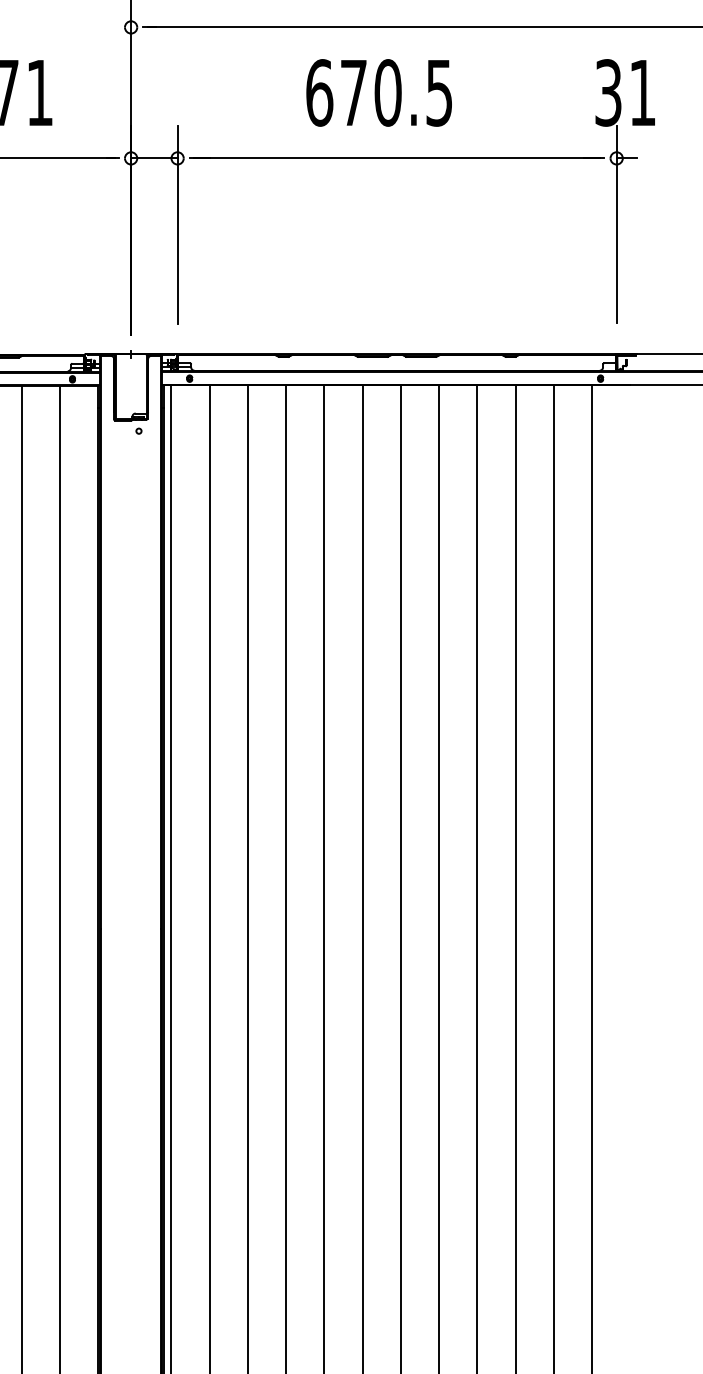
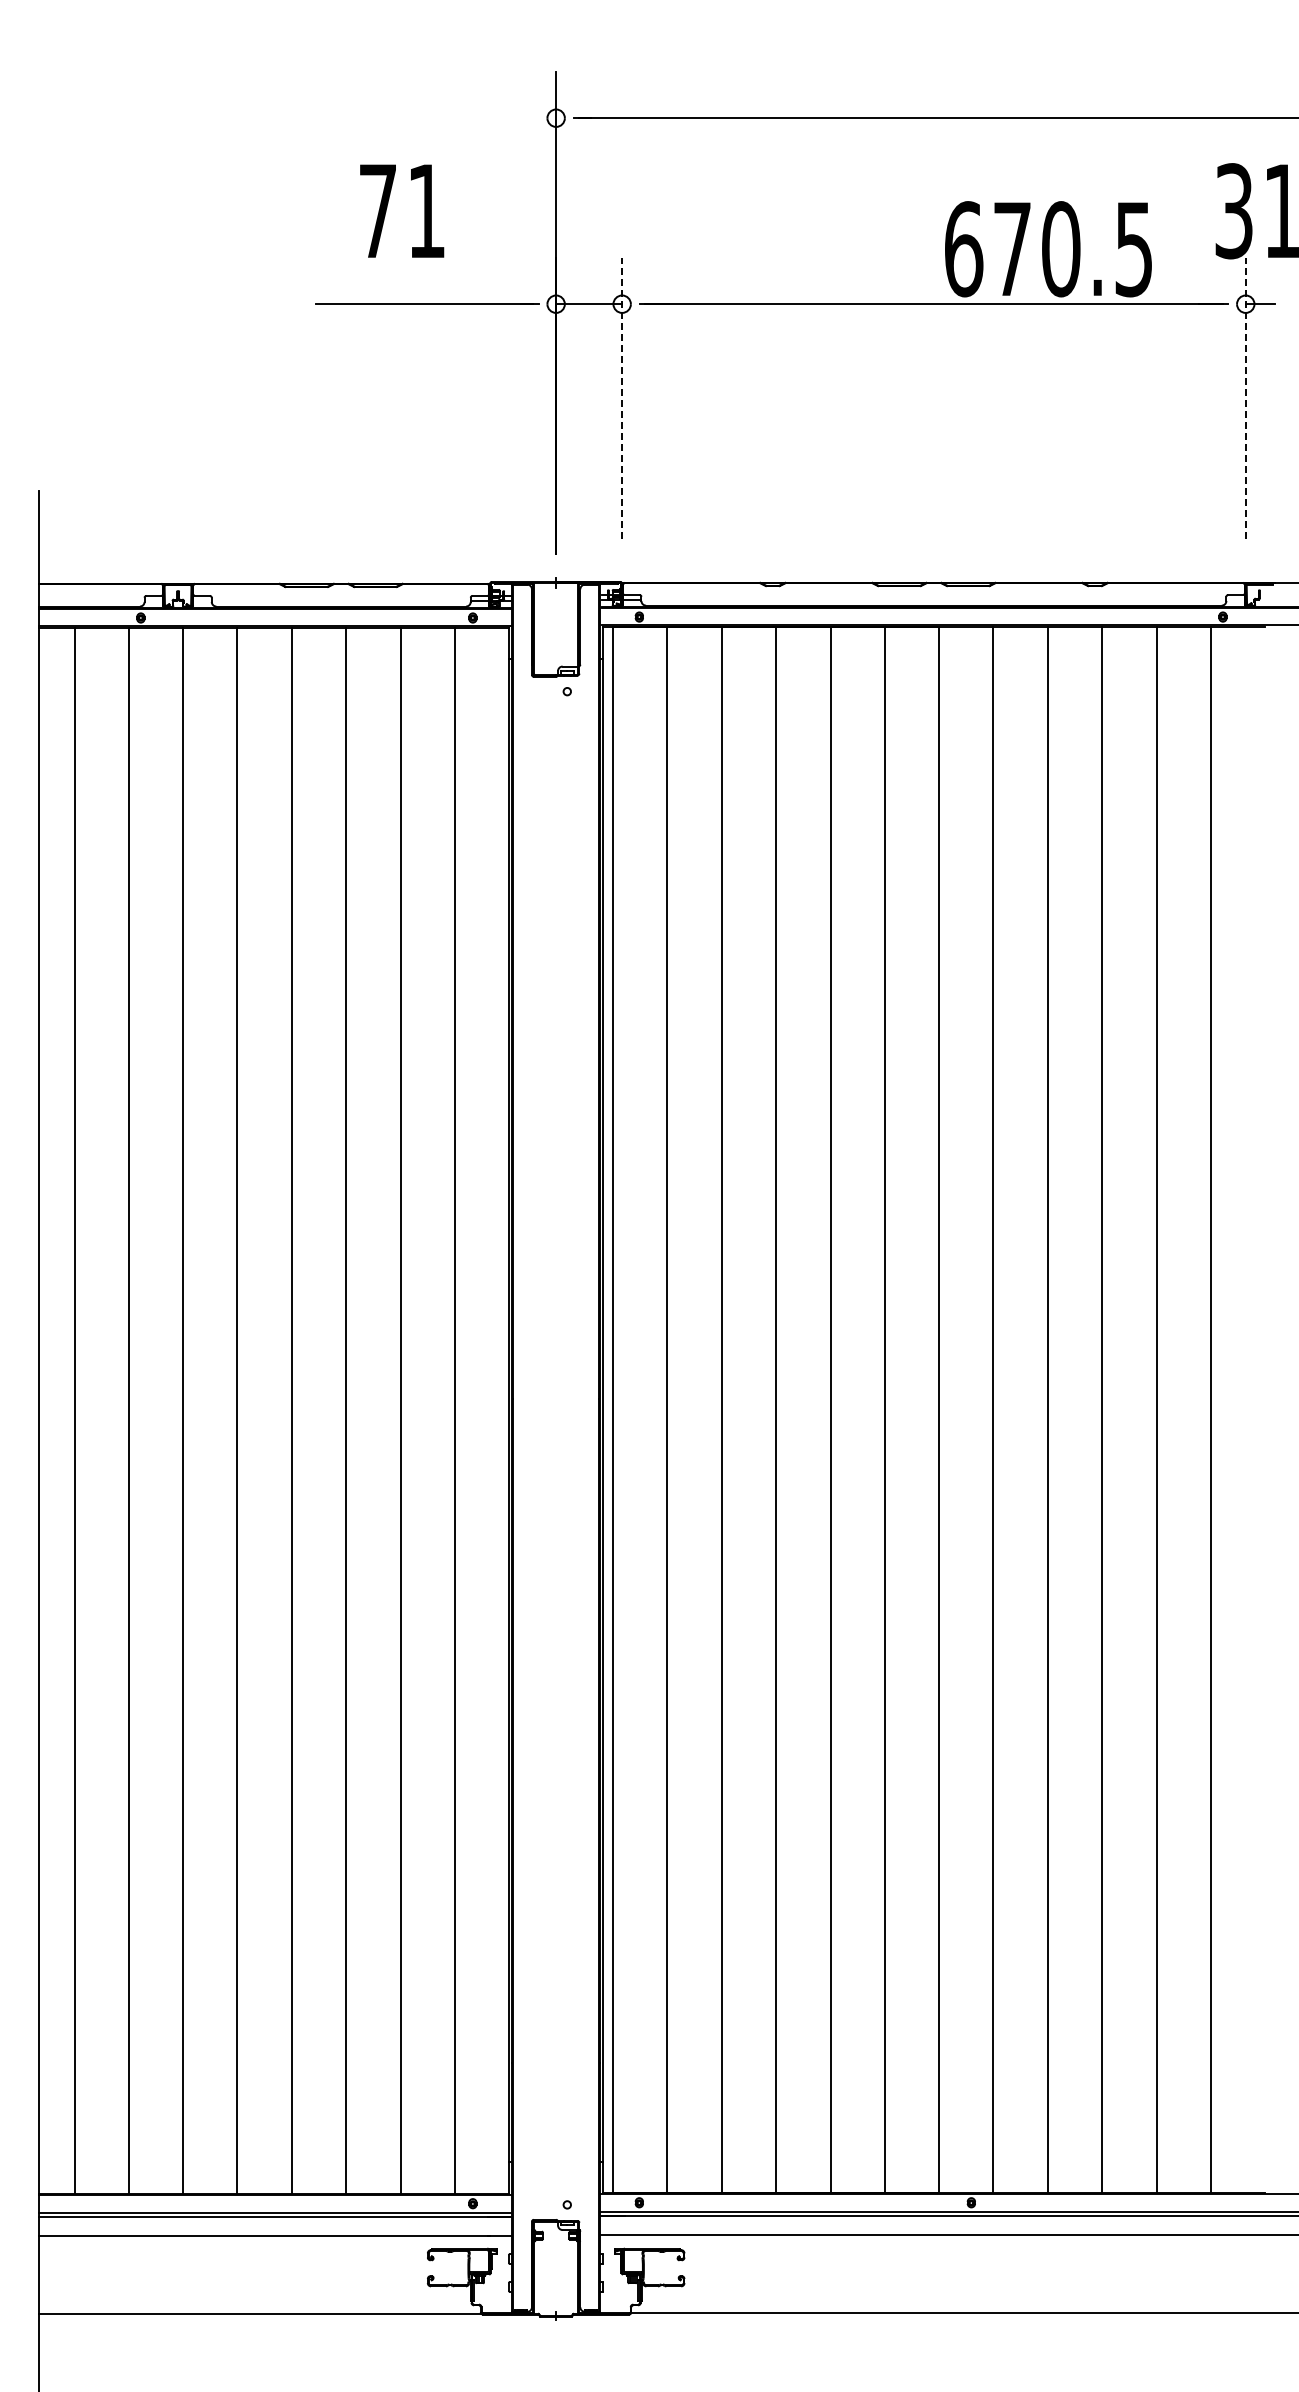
text: (379, 93) -> (1048, 249), moved
line: (177, 224) -> (622, 398), solid -> dashed
line: (616, 224) -> (1245, 397), solid -> dashed

